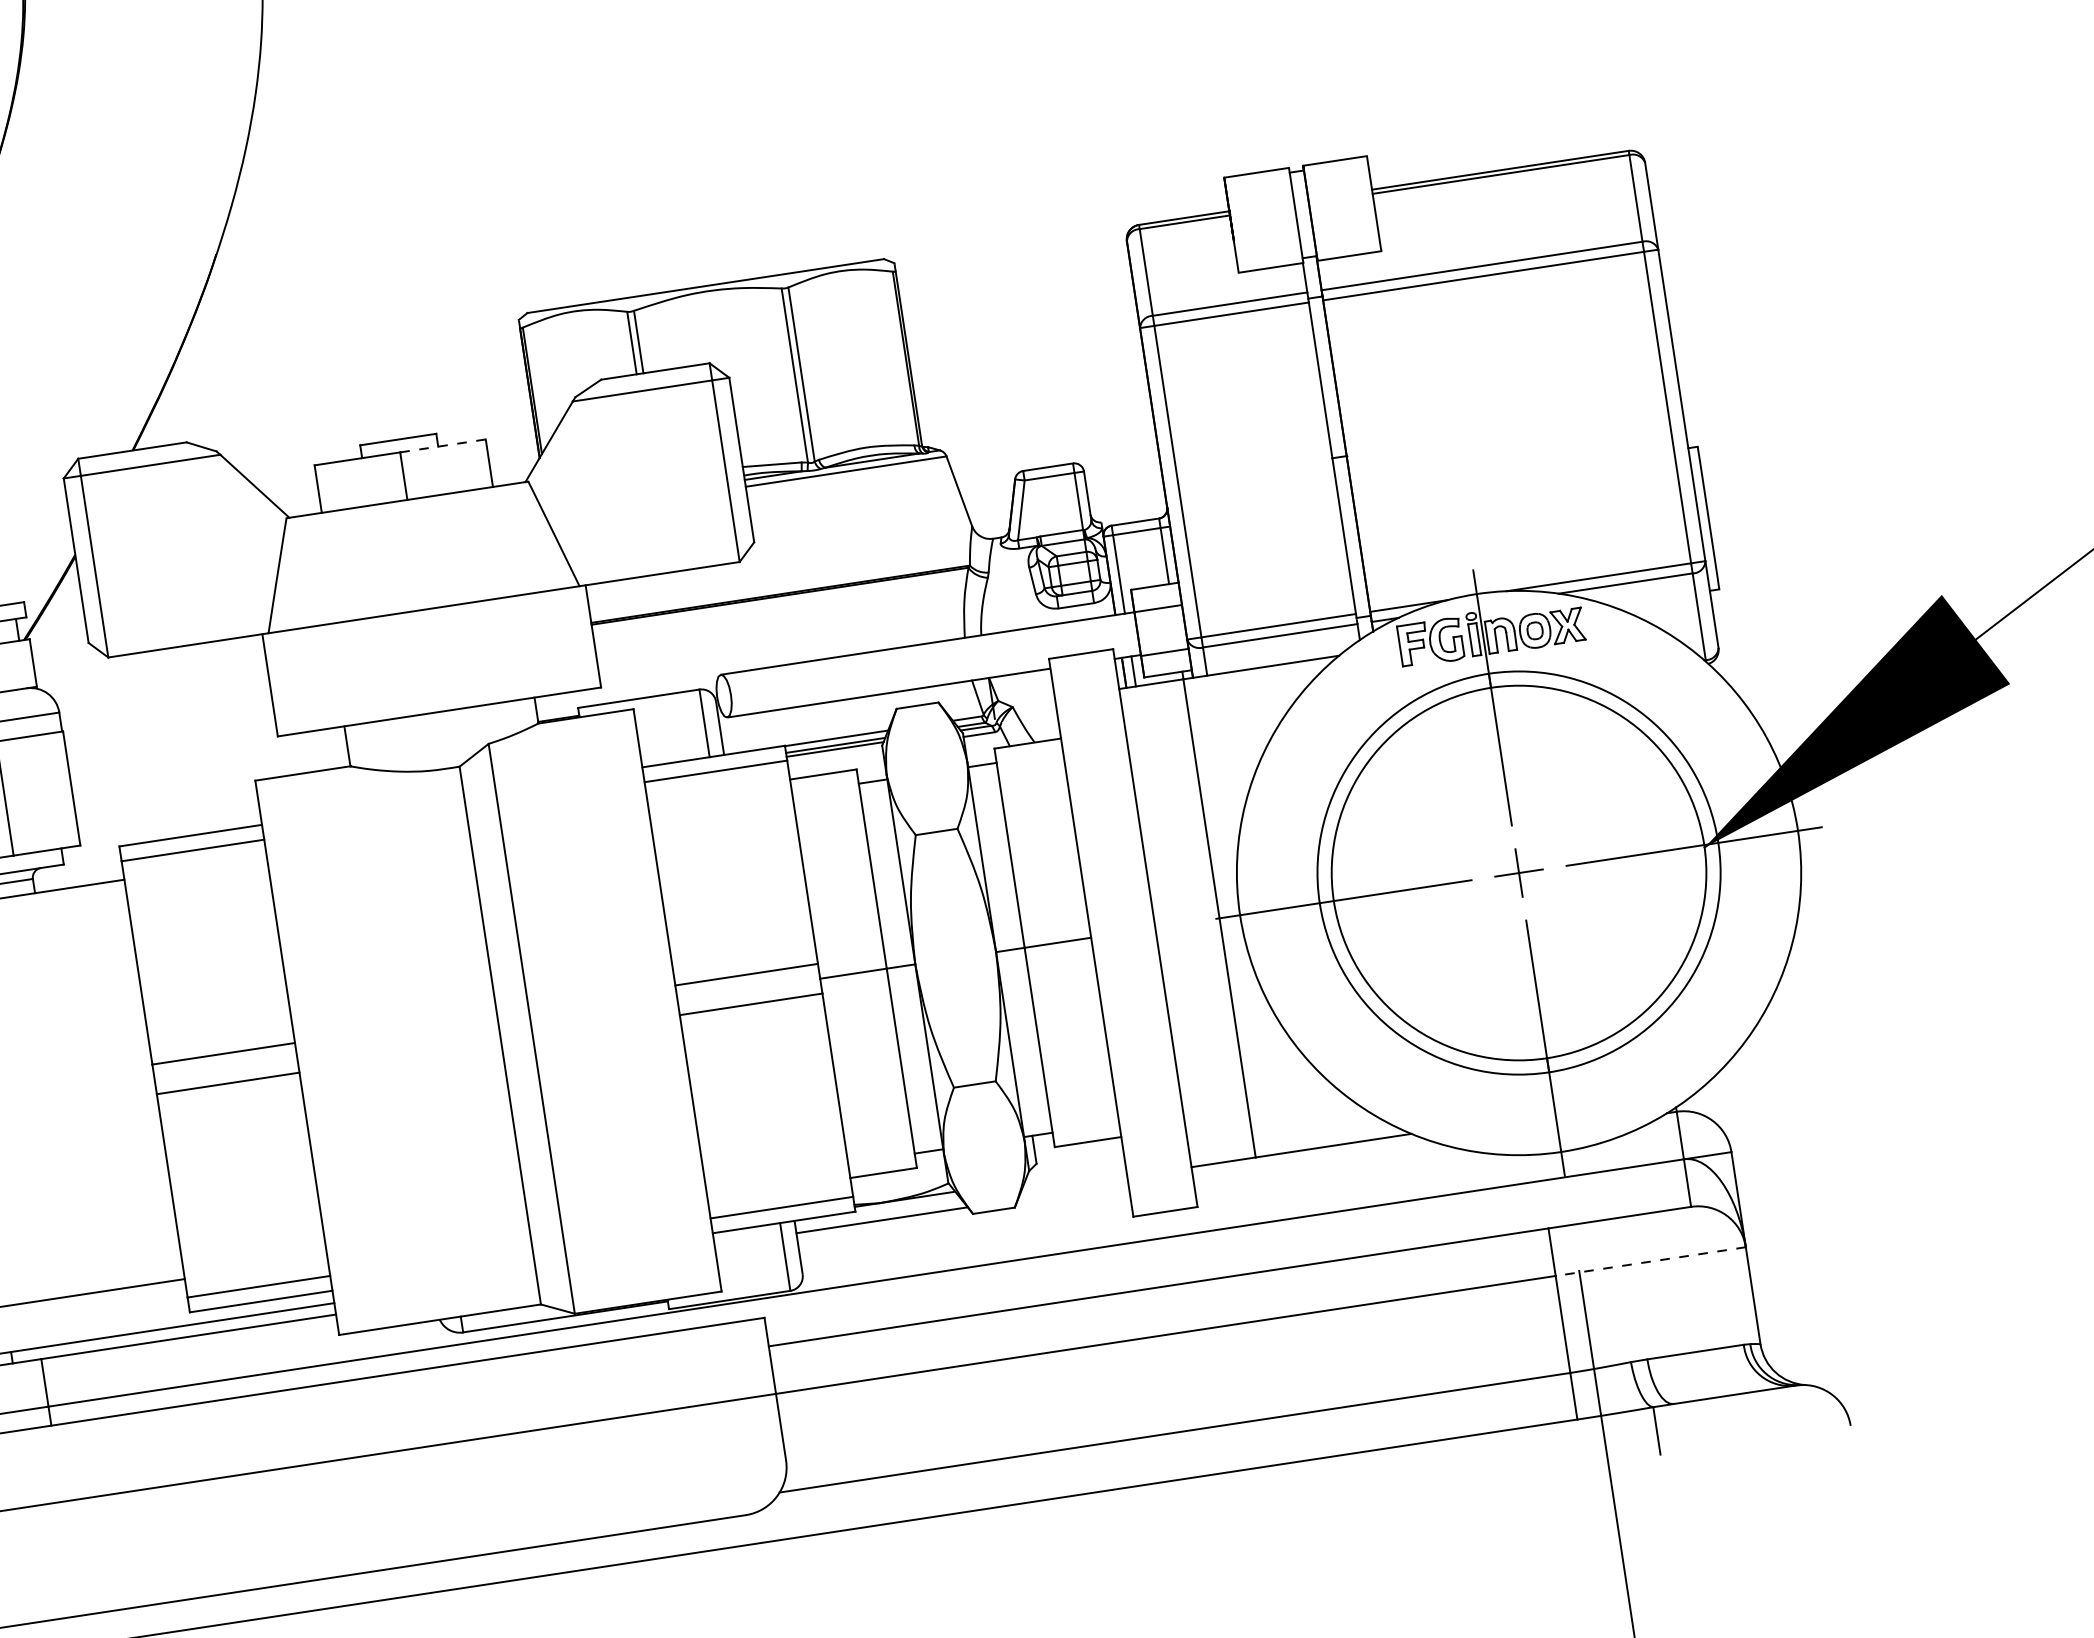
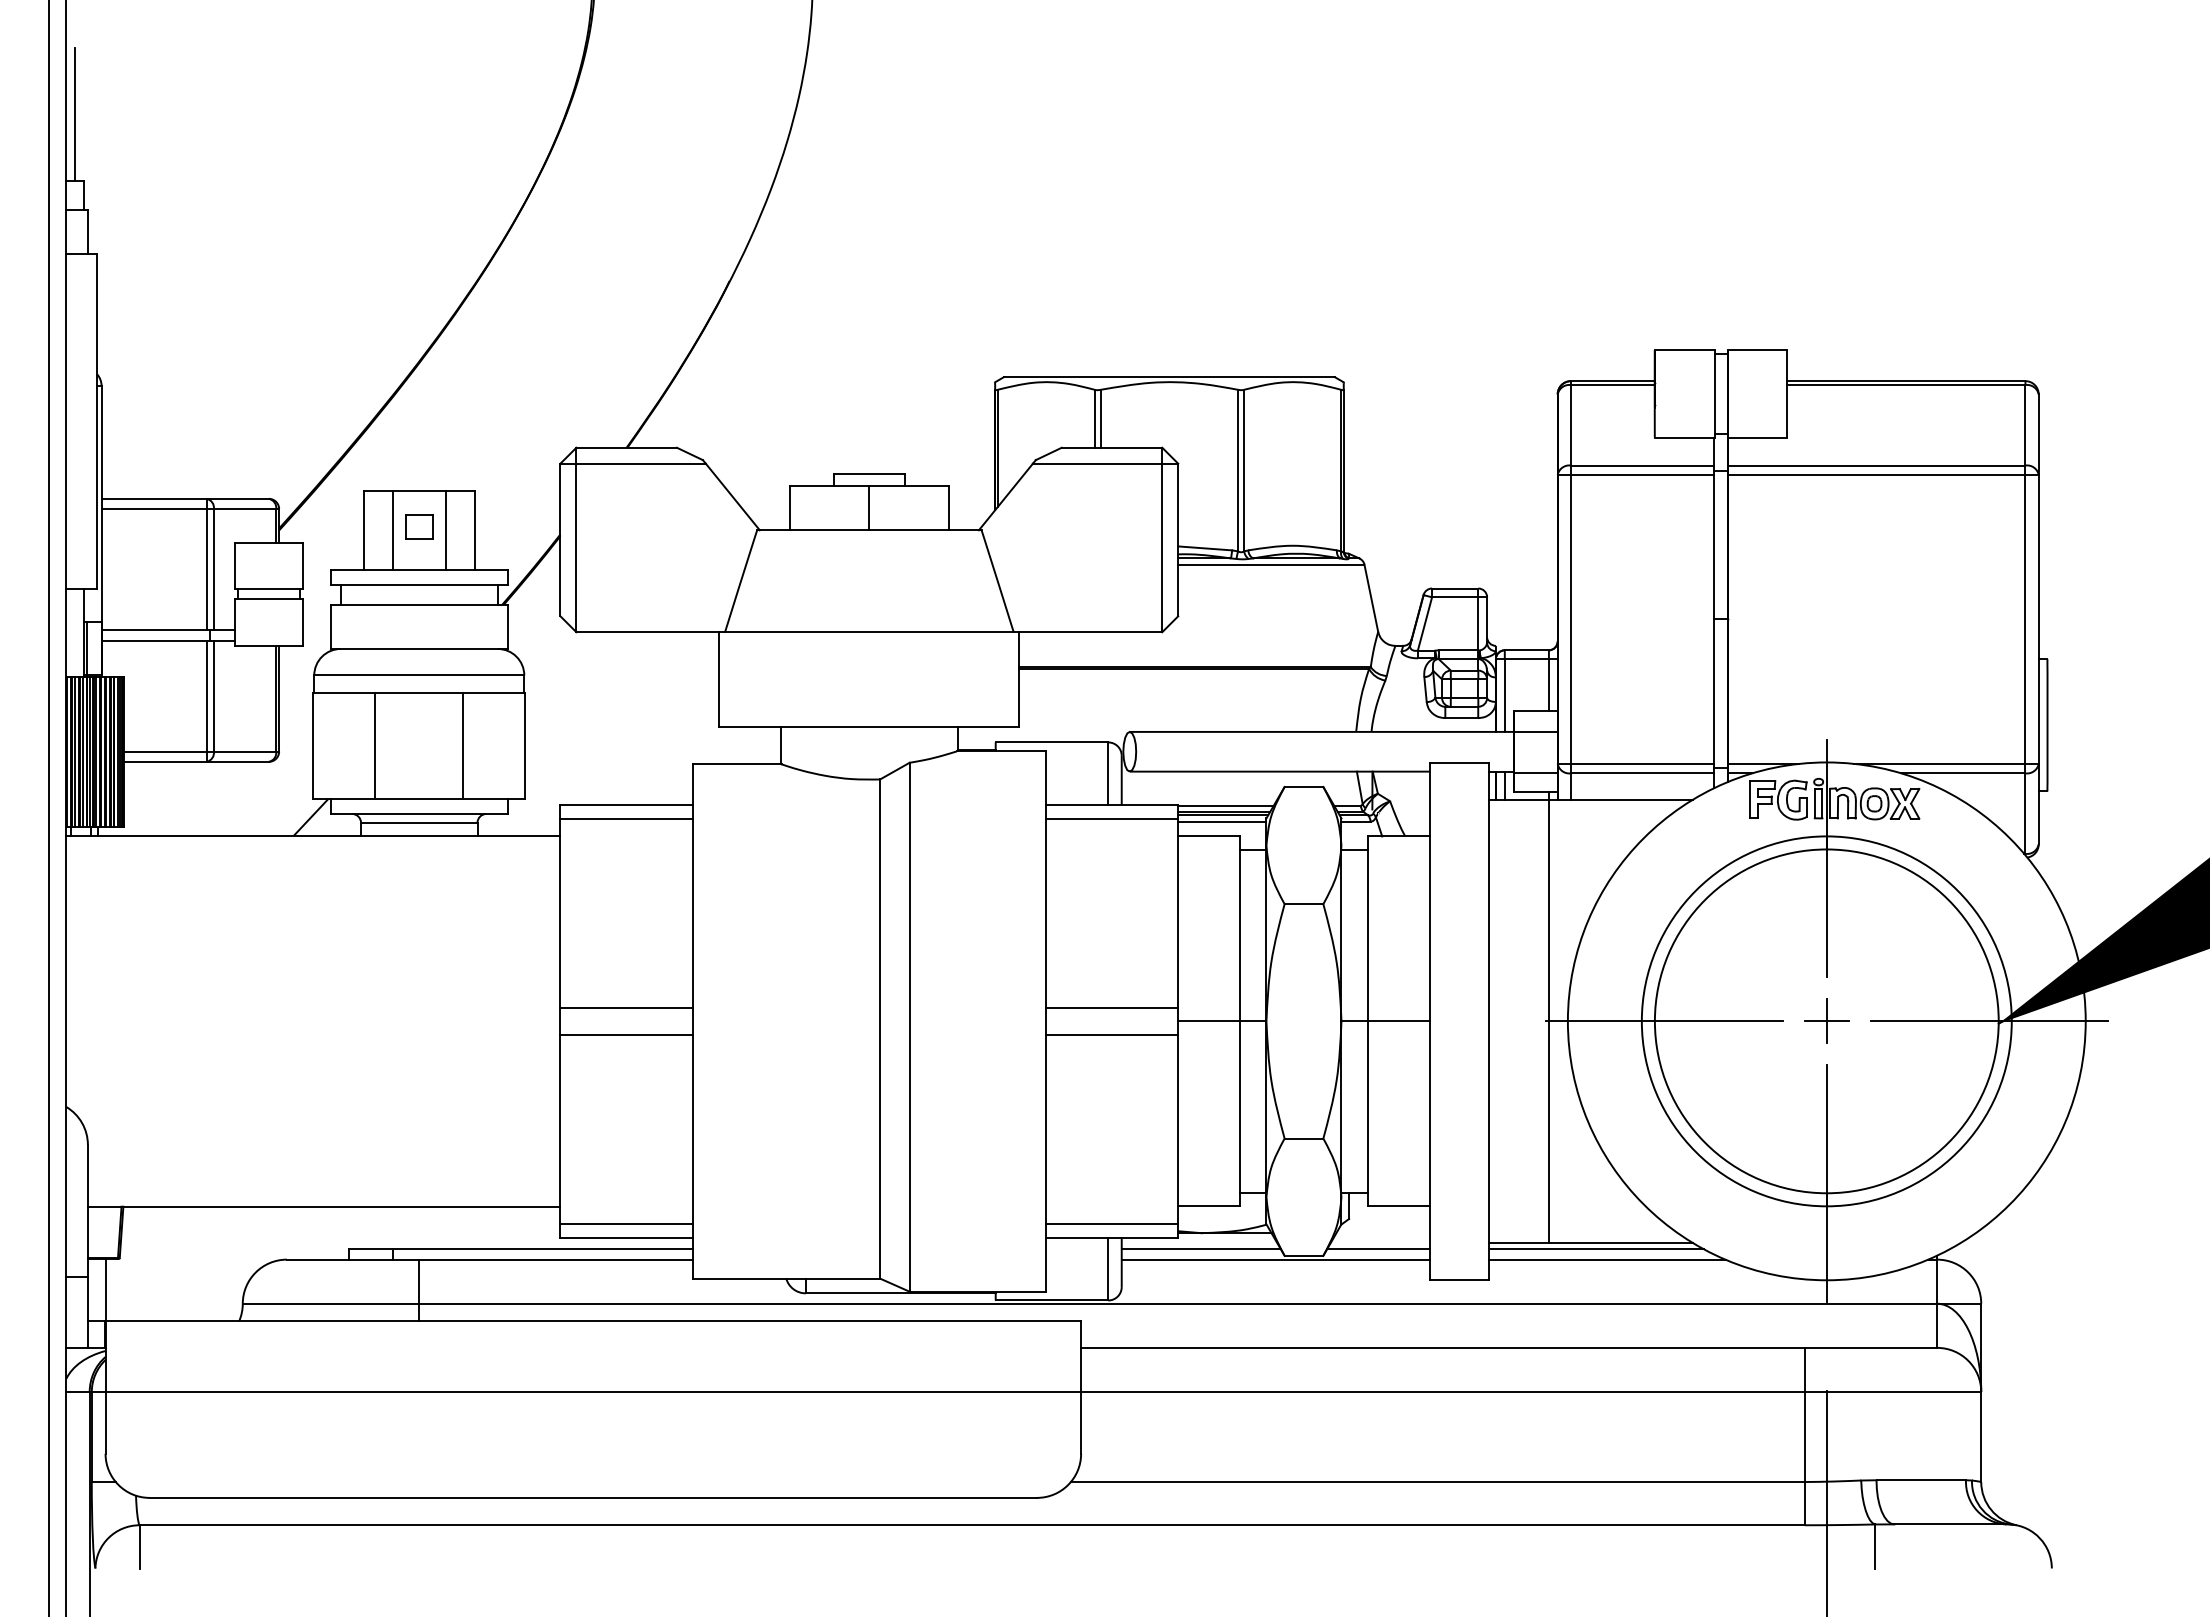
line: (443, 446) -> (909, 486), dashed -> solid
line: (835, 756) -> (1222, 821), added
line: (1308, 1156) -> (1596, 1249), added
line: (1321, 1165) -> (1607, 1259), added
line: (1073, 1191) -> (1378, 1249), added
line: (963, 1219) -> (1275, 1259), added
line: (1650, 1262) -> (1892, 1392), dashed -> solid

